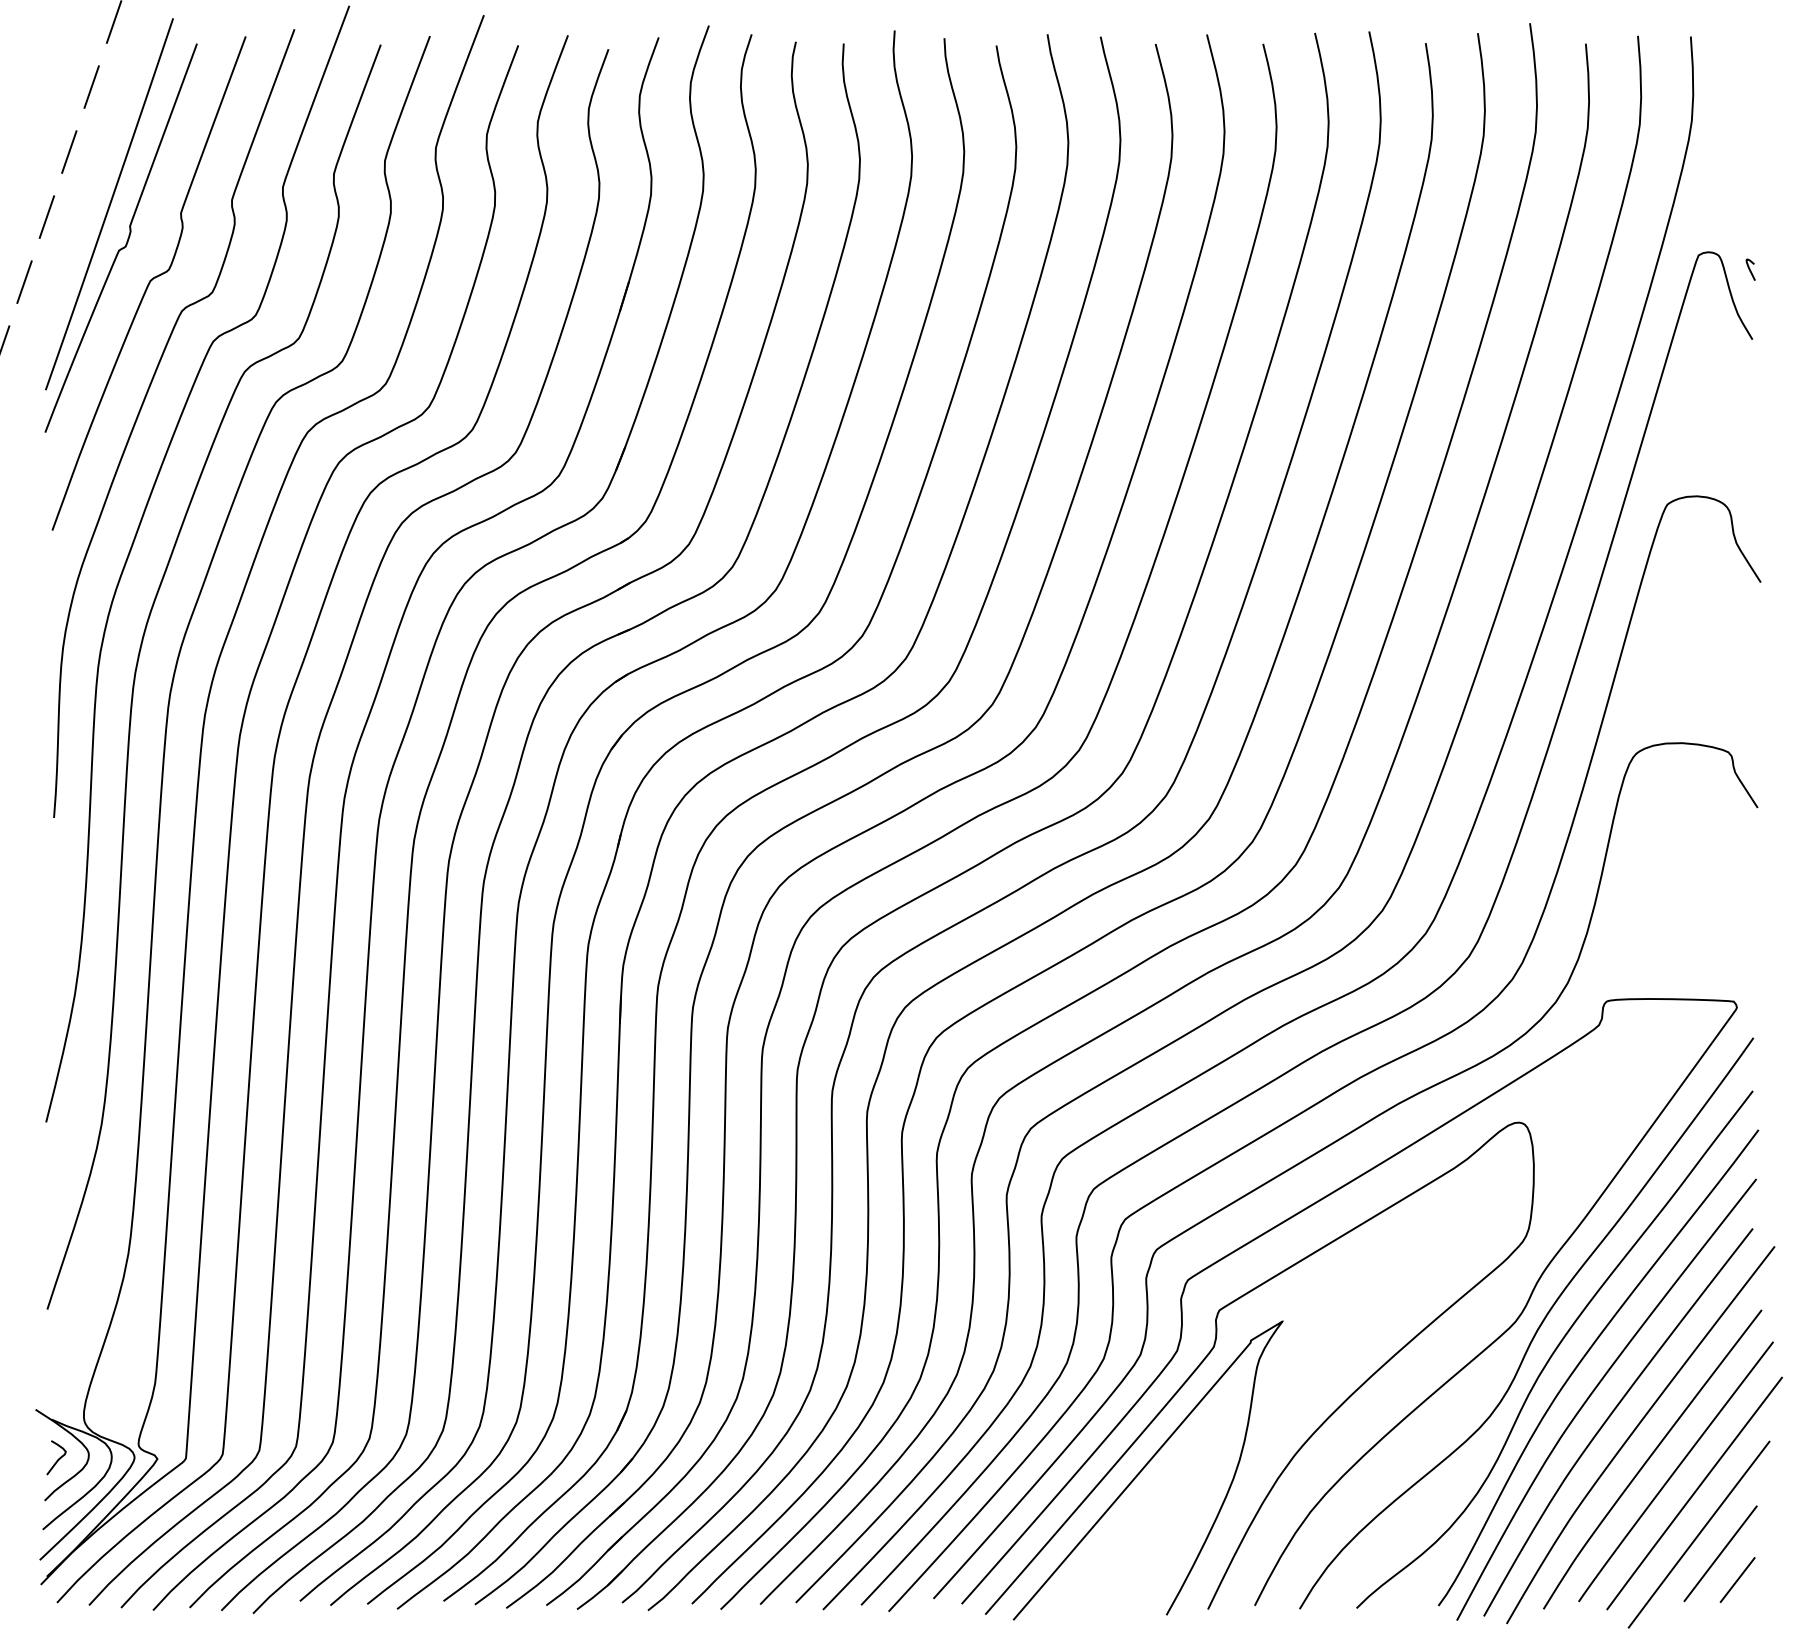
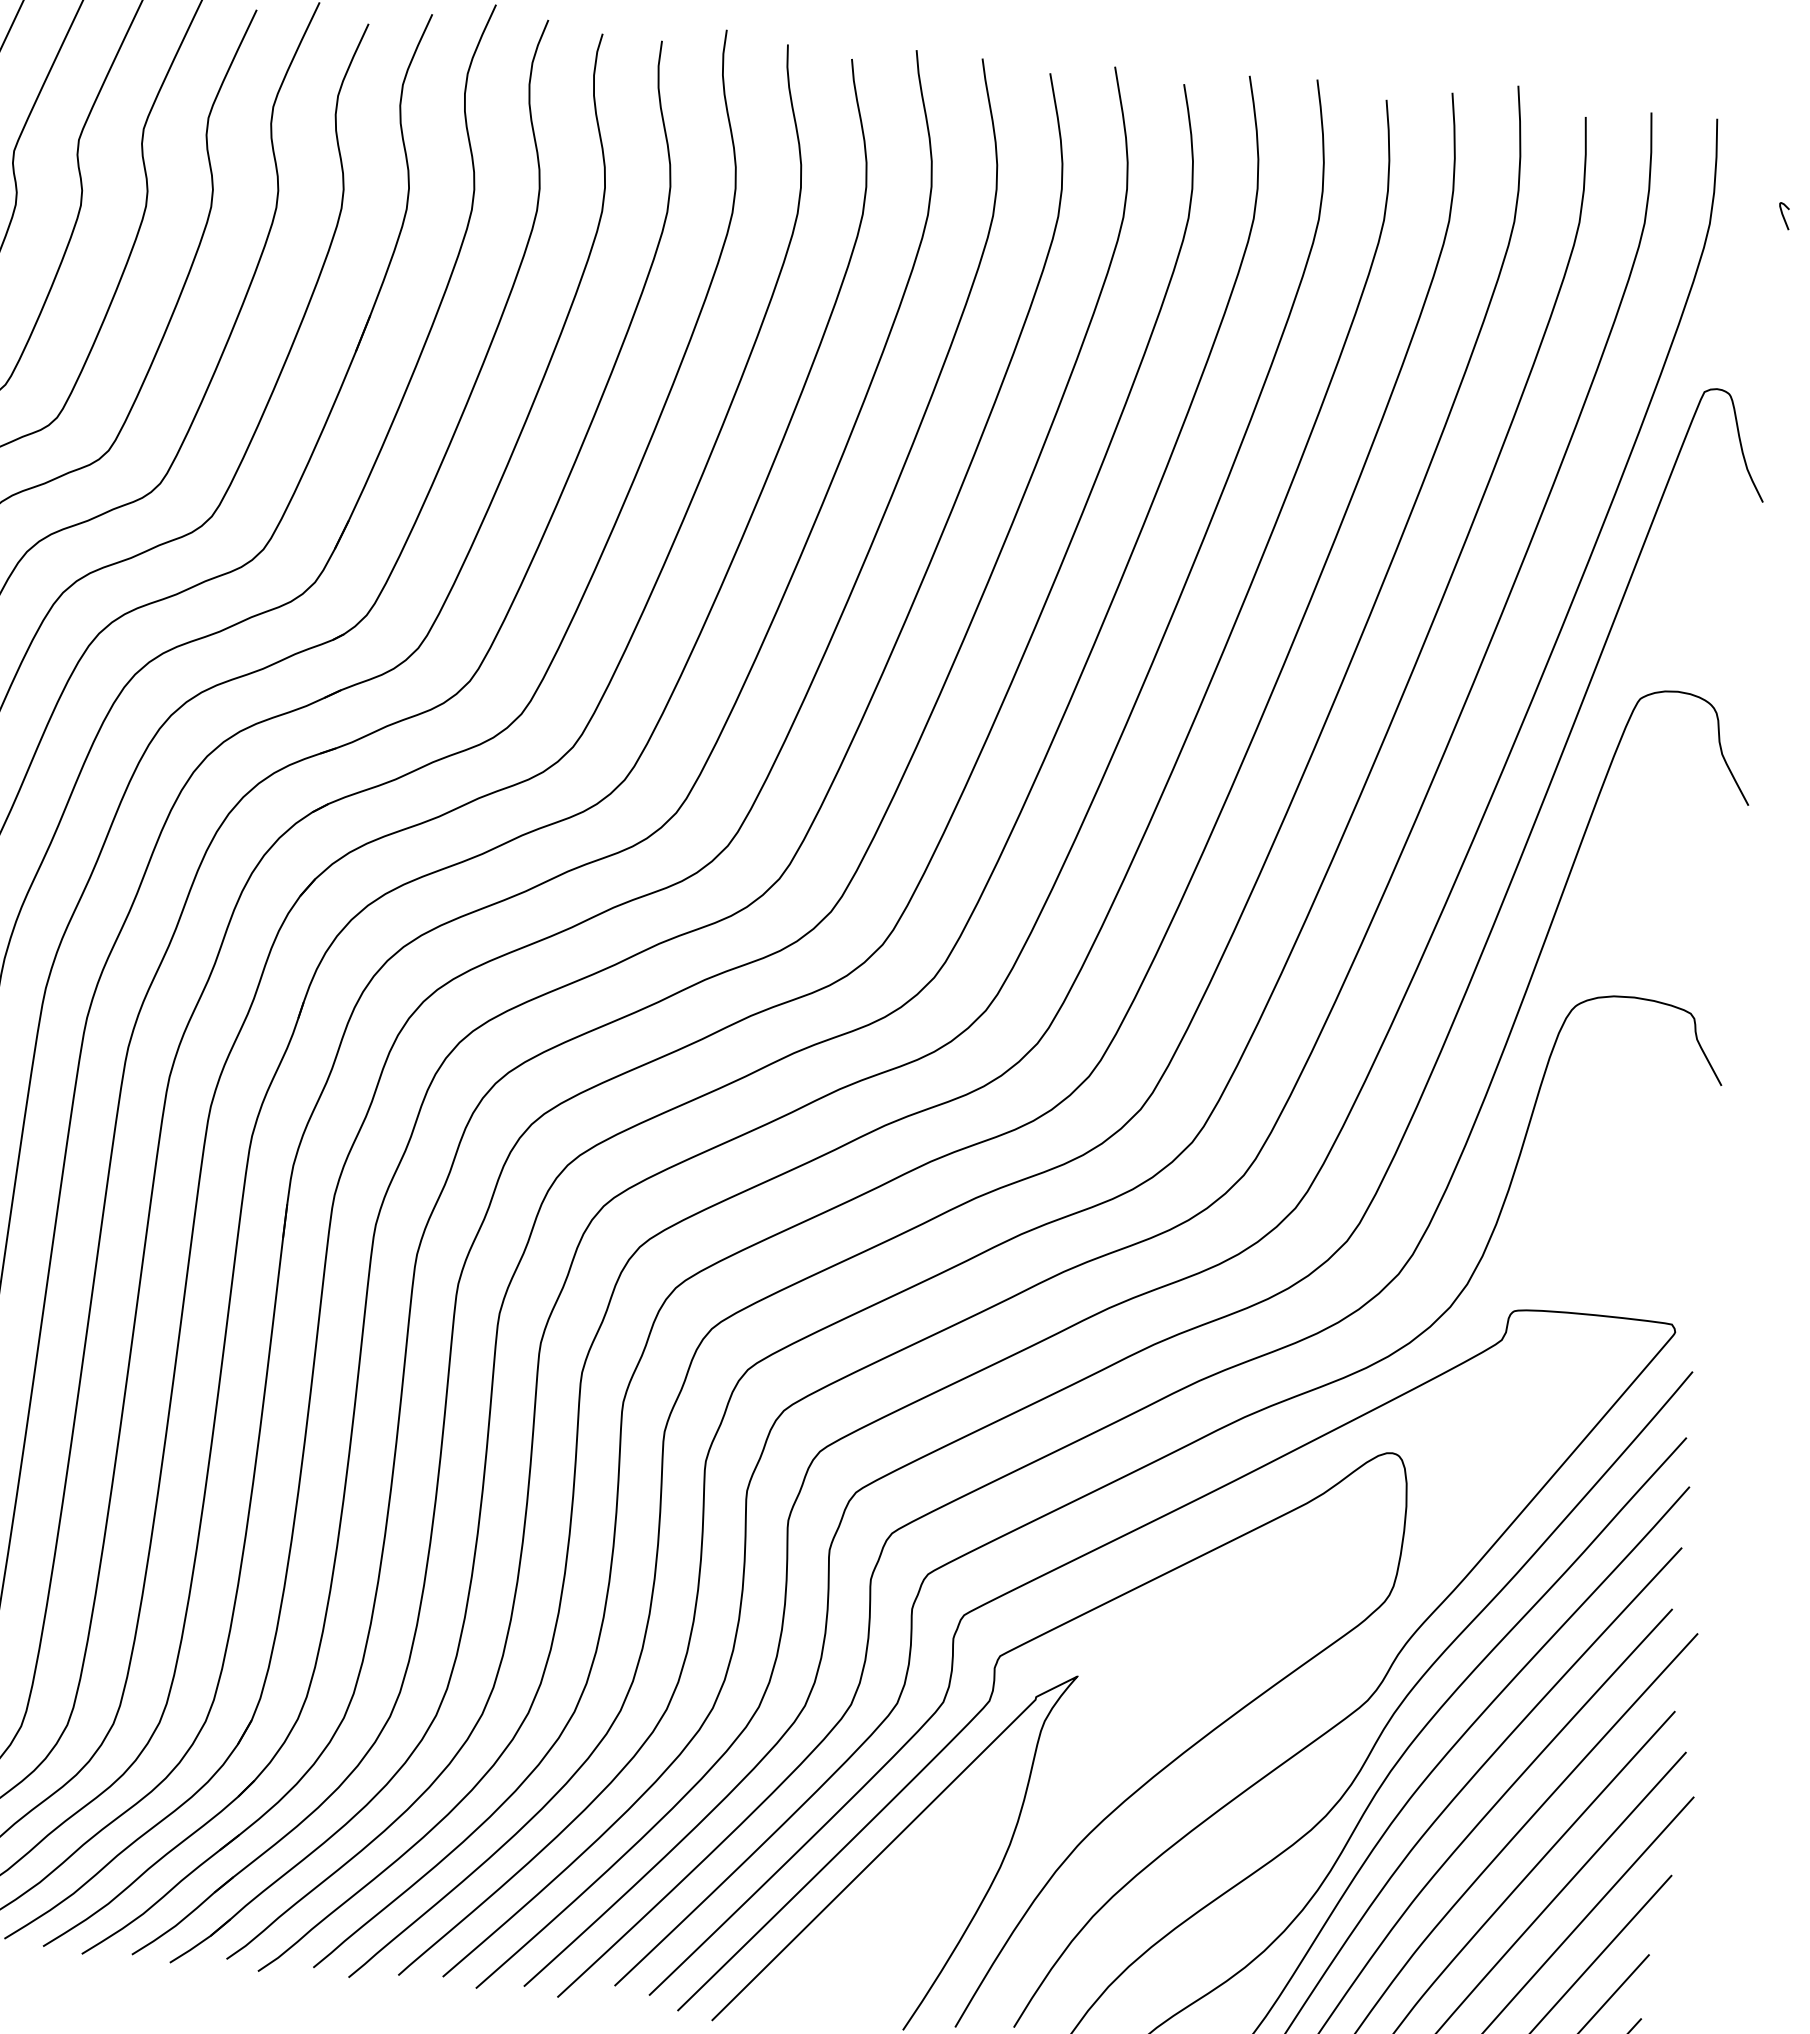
curve: (1750, 269) -> (1784, 215), moved

